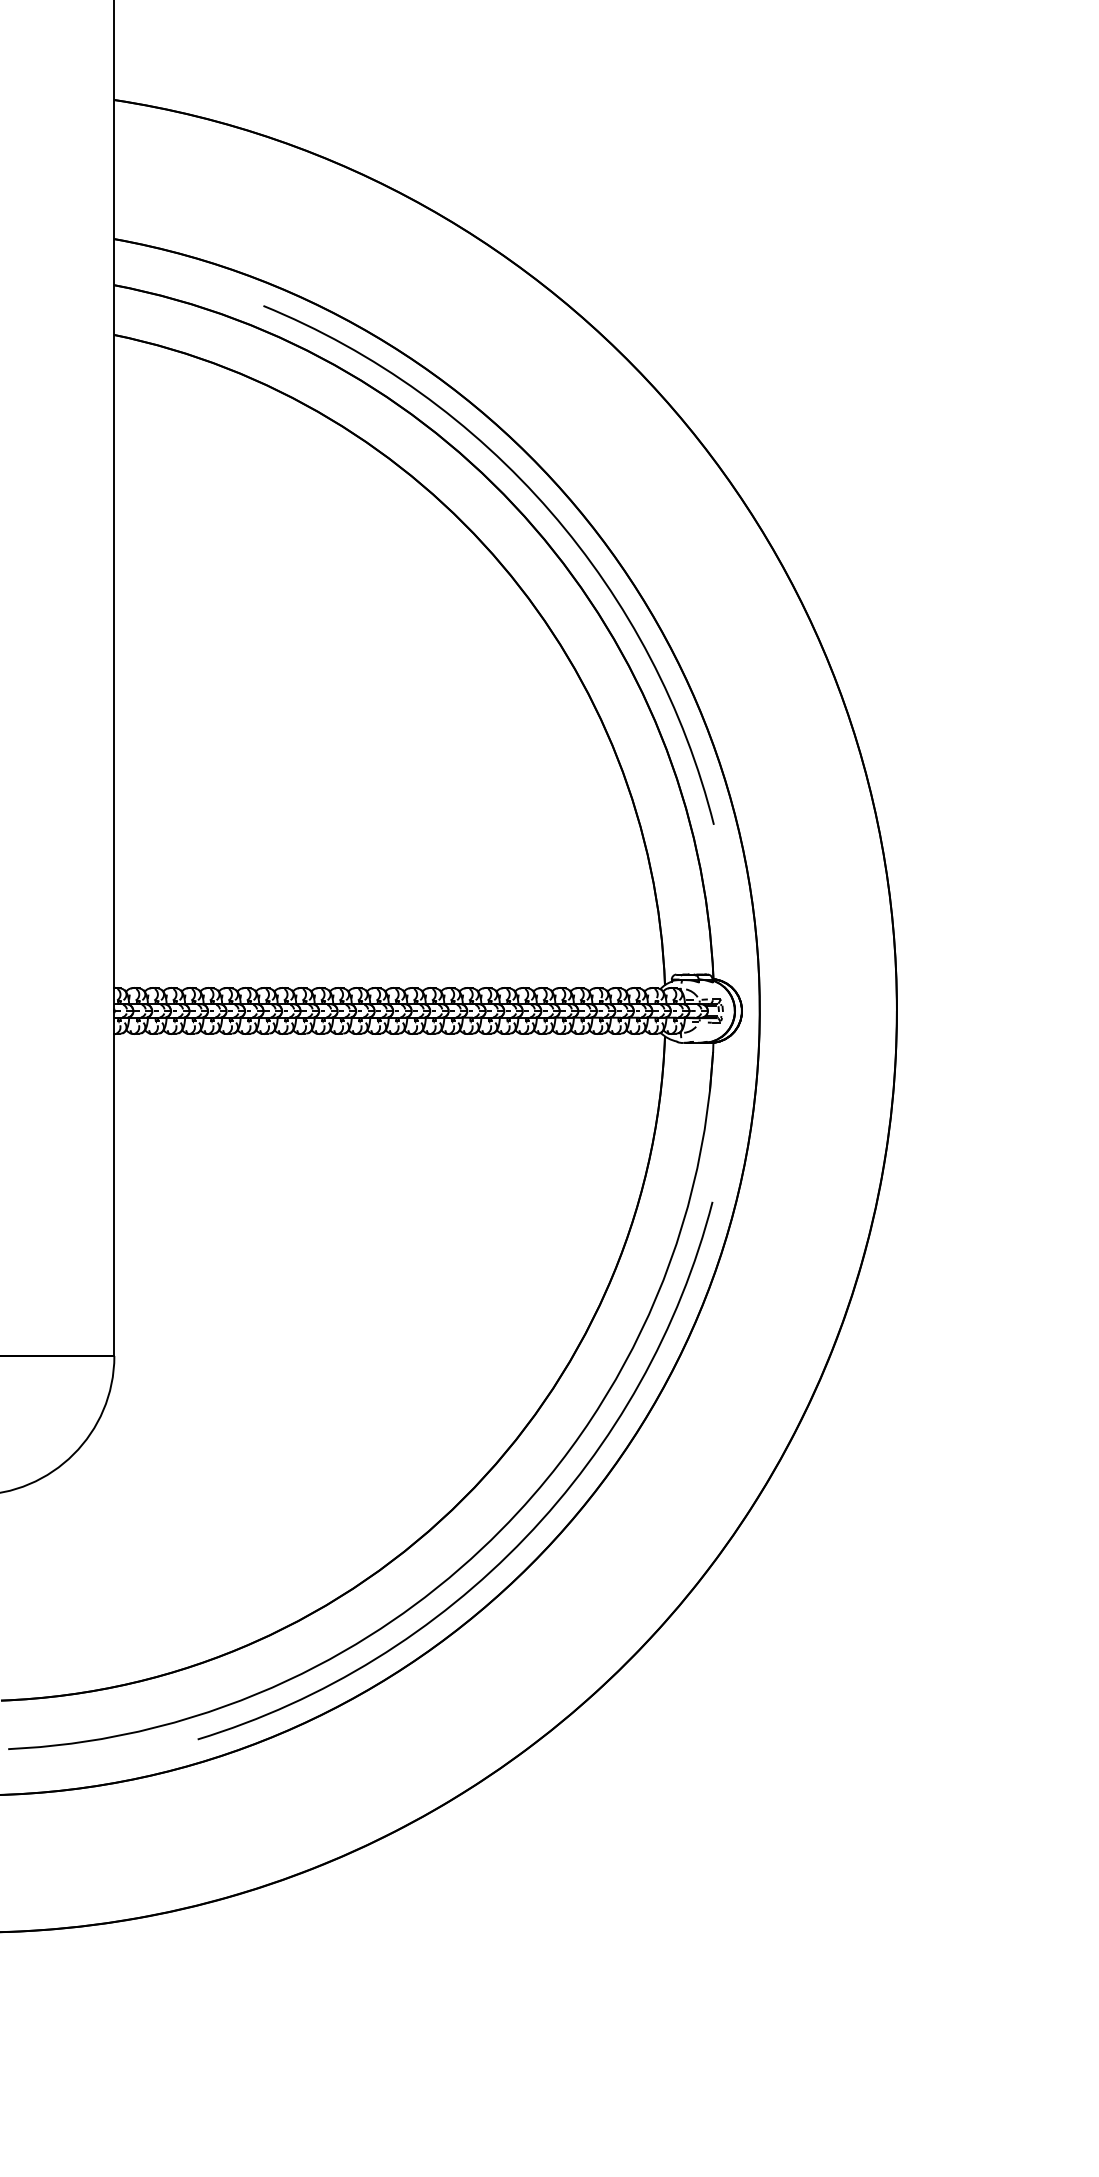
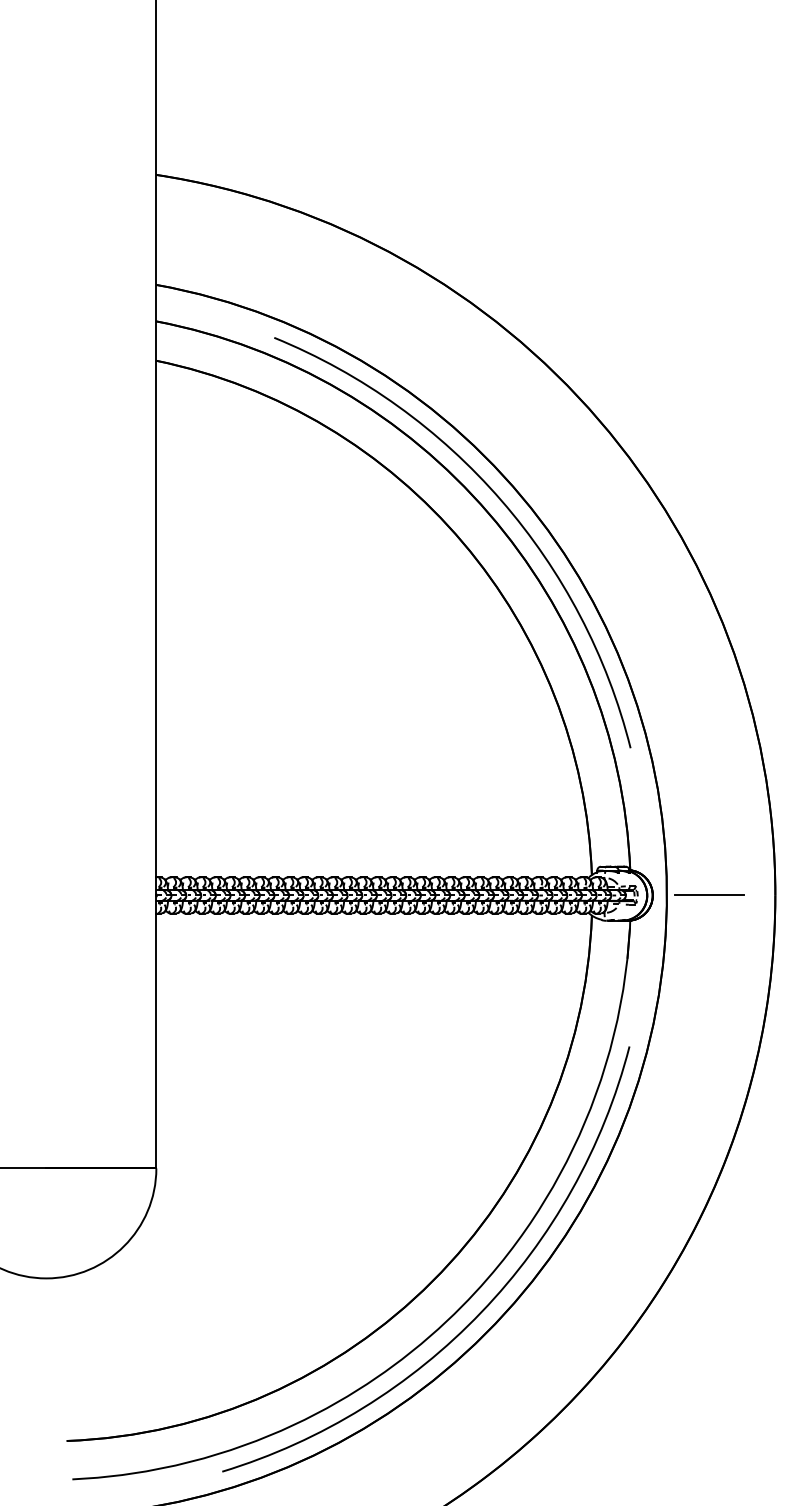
line: (813, 1010) -> (709, 895), added

